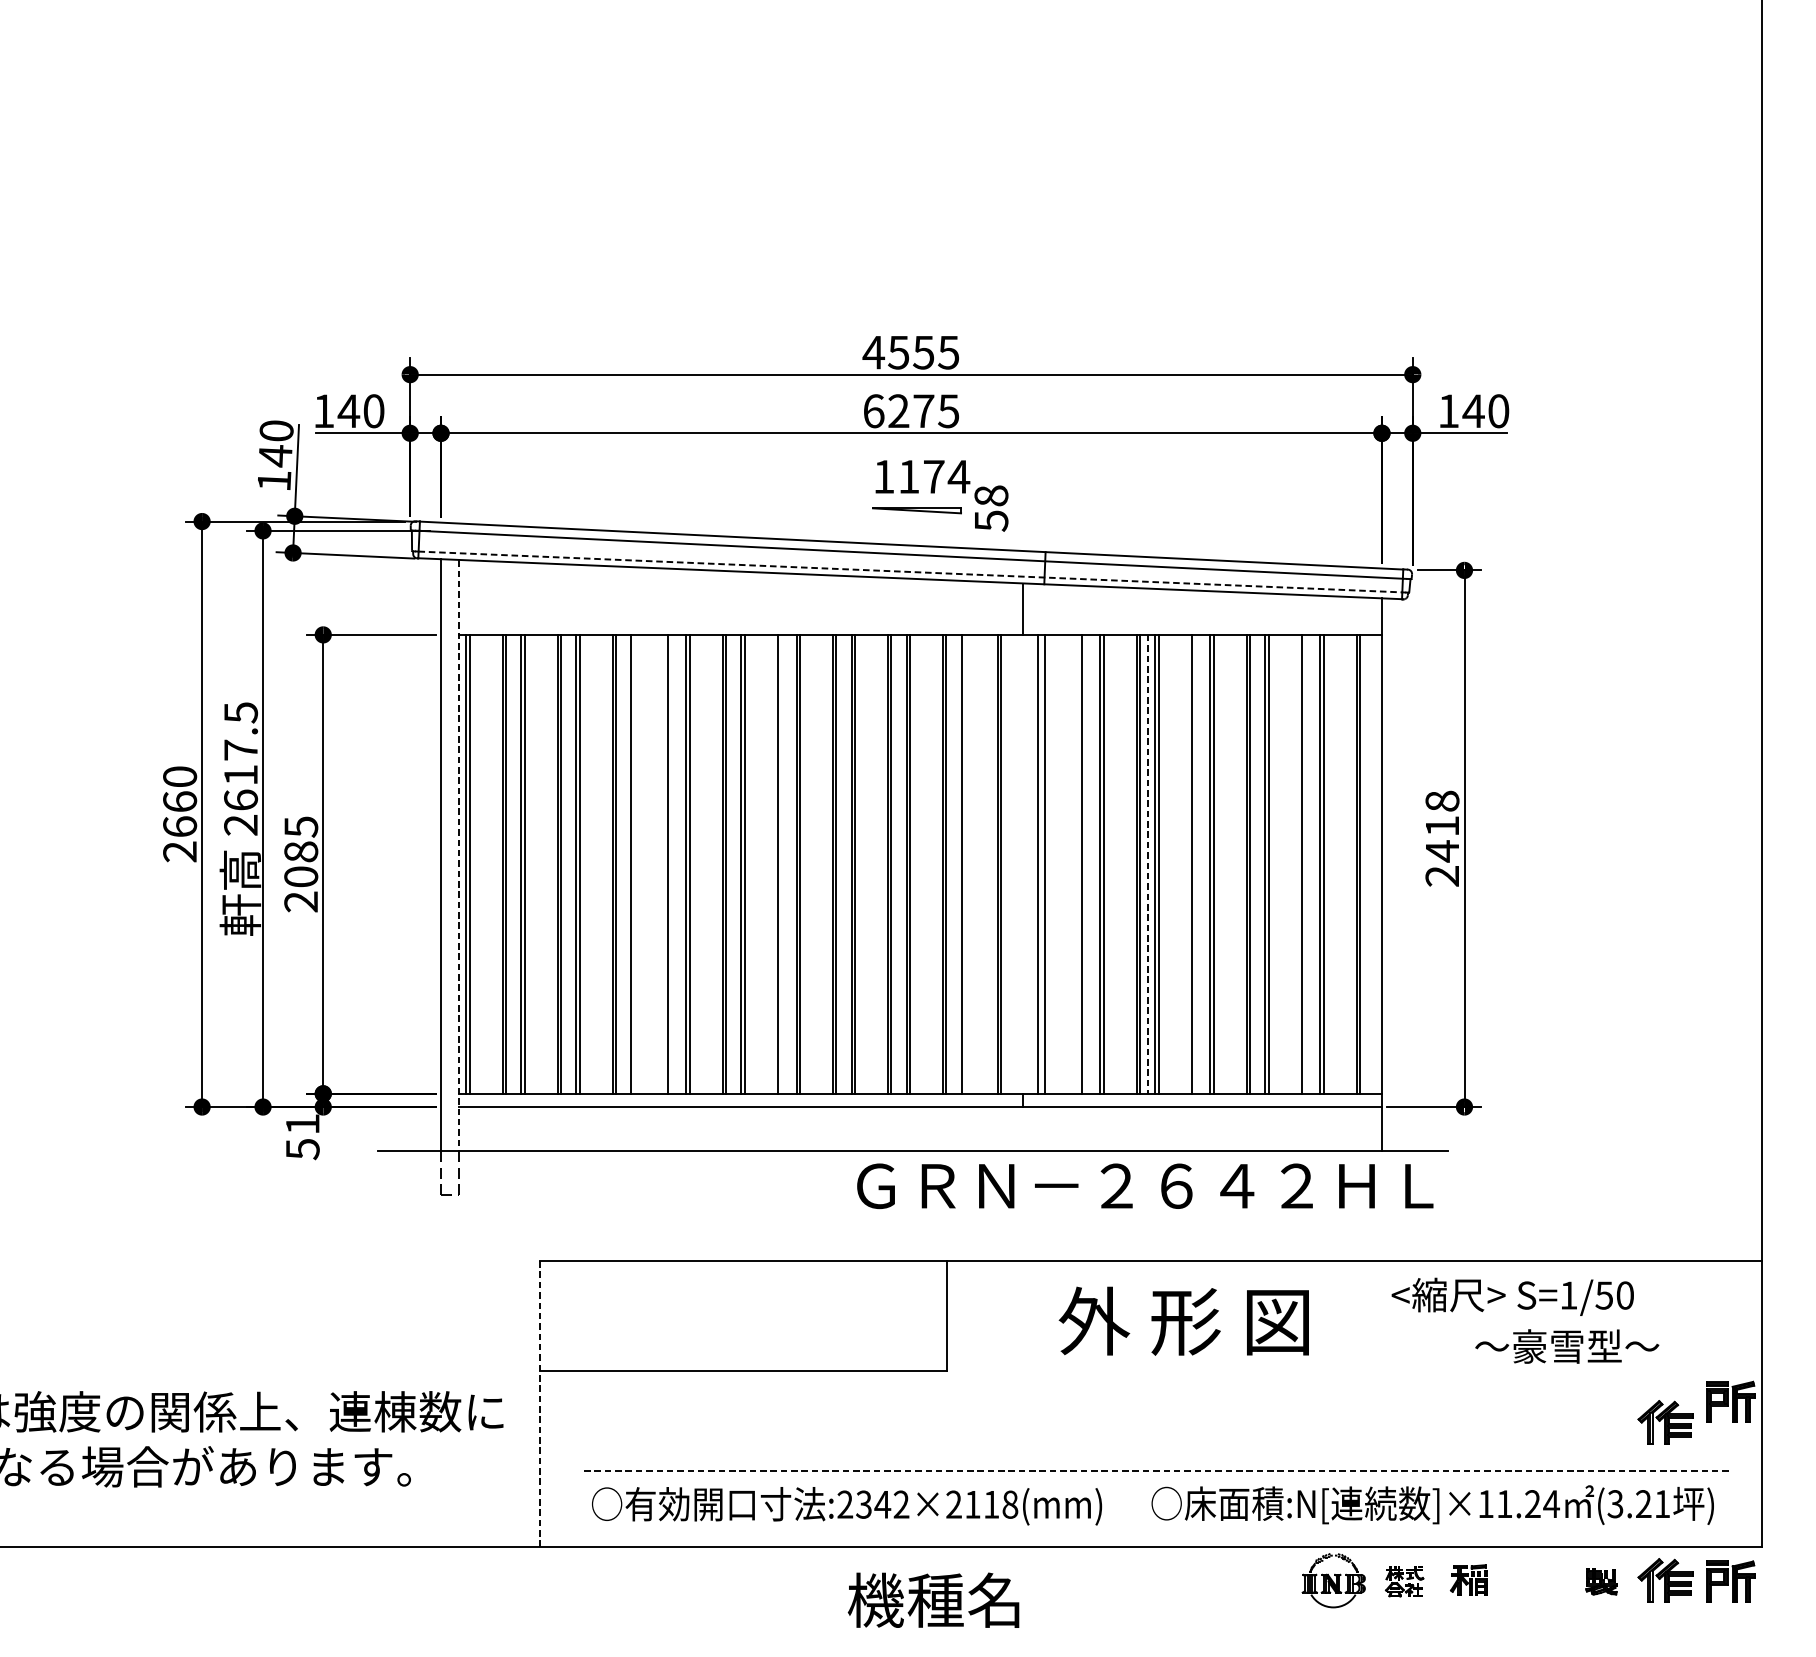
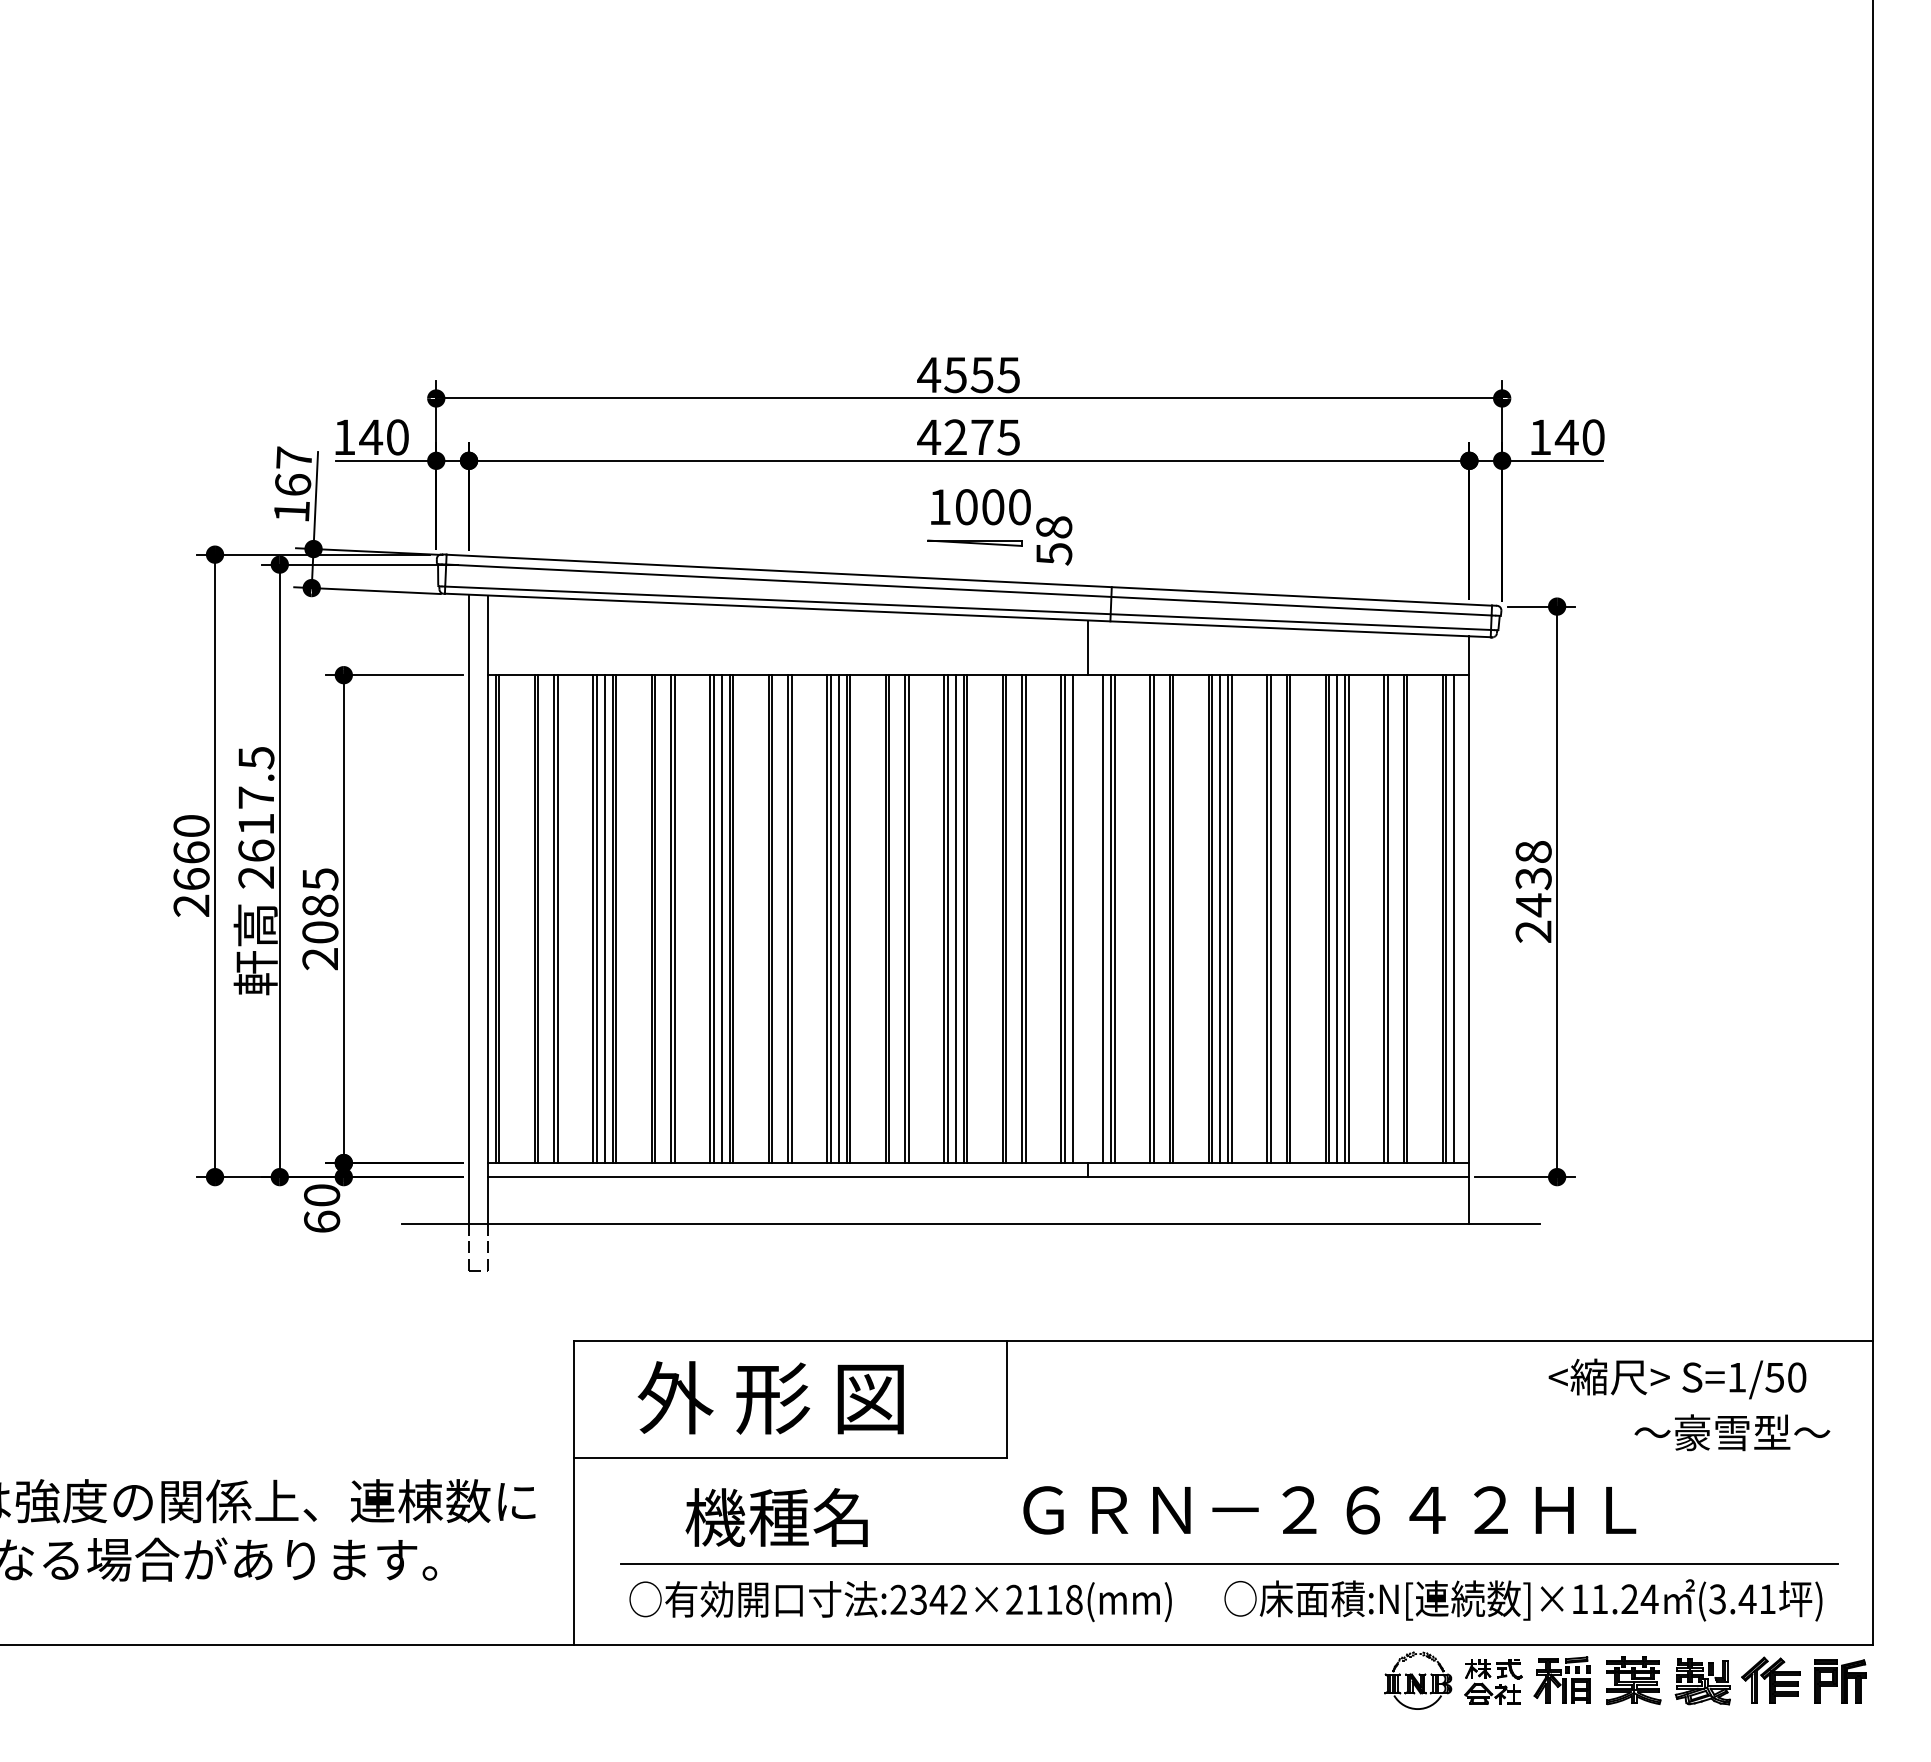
text: (874, 411) -> (929, 437), 6275 -> 4275
text: (275, 443) -> (293, 471), 140 -> 167
text: (934, 477) -> (993, 507), 1174 -> 1000
line: (910, 572) -> (968, 608), dashed -> solid
text: (1442, 827) -> (1533, 879), 2418 -> 2438
line: (458, 856) -> (487, 910), dashed -> solid
line: (568, 864) -> (604, 919), added
line: (634, 864) -> (674, 919), added
line: (670, 864) -> (713, 919), added
line: (678, 864) -> (721, 919), added
line: (781, 864) -> (830, 919), added
line: (788, 864) -> (838, 919), added
line: (898, 864) -> (955, 919), added
line: (964, 864) -> (1025, 919), added
line: (1008, 864) -> (1072, 919), added
line: (1048, 864) -> (1114, 919), added
line: (1084, 864) -> (1153, 919), added
line: (1147, 864) -> (1220, 919), dashed -> solid
line: (1194, 864) -> (1270, 919), added
line: (1257, 864) -> (1337, 919), added
line: (1304, 864) -> (1387, 919), added
line: (1367, 864) -> (1454, 919), added
text: (303, 1136) -> (322, 1208), 51 -> 60
text: (1145, 1186) -> (1329, 1510), moved
text: (1512, 1296) -> (1677, 1378), moved
text: (1183, 1320) -> (770, 1397), moved
text: (1567, 1346) -> (1732, 1432), moved
part: (1731, 1401) -> (1840, 1490), removed
line: (540, 1404) -> (574, 1493), dashed -> solid
part: (1665, 1421) -> (1770, 1511), removed
line: (1157, 1471) -> (1230, 1564), dashed -> solid
text: (1643, 1503) -> (1747, 1598), (3.21 -> (3.41
part: (1468, 1579) -> (1561, 1679), size x1.43
part: (1536, 1580) -> (1633, 1680), added
part: (1404, 1581) -> (1493, 1681), size x1.43
part: (1601, 1581) -> (1702, 1681), size x1.67
text: (933, 1600) -> (776, 1517), moved

